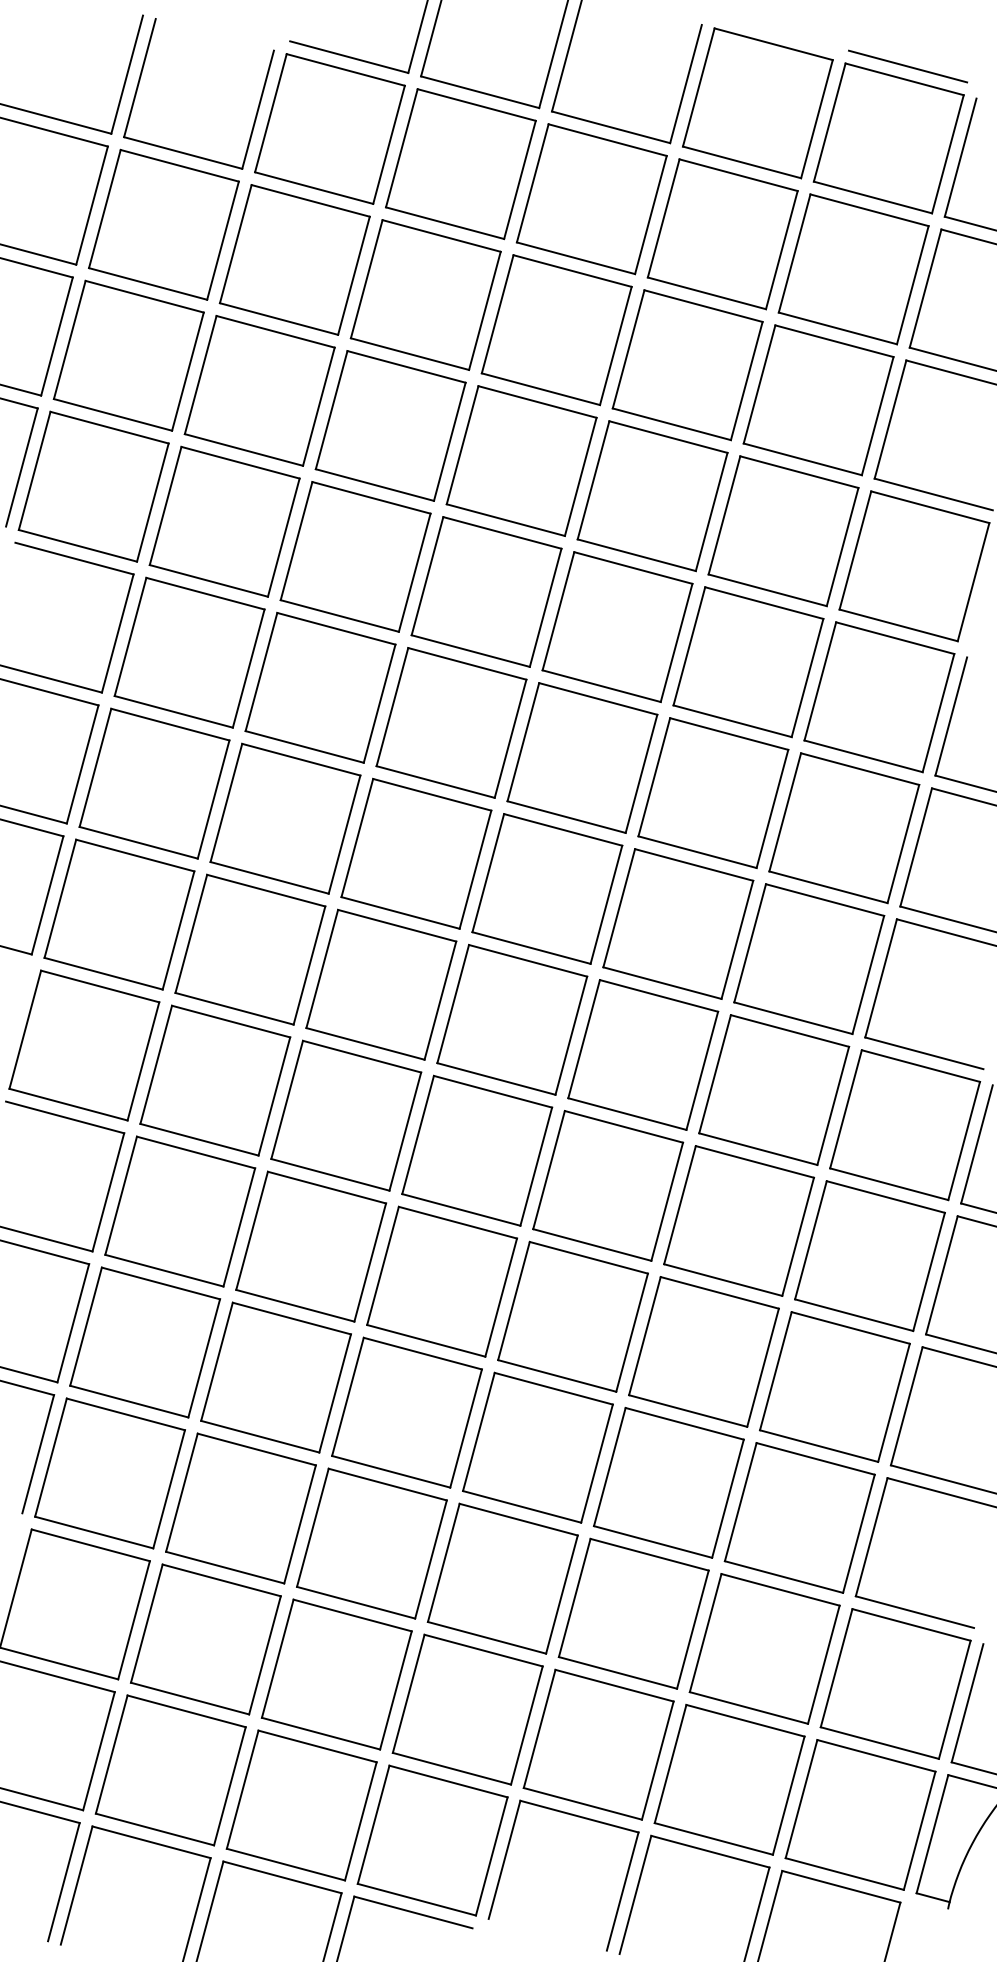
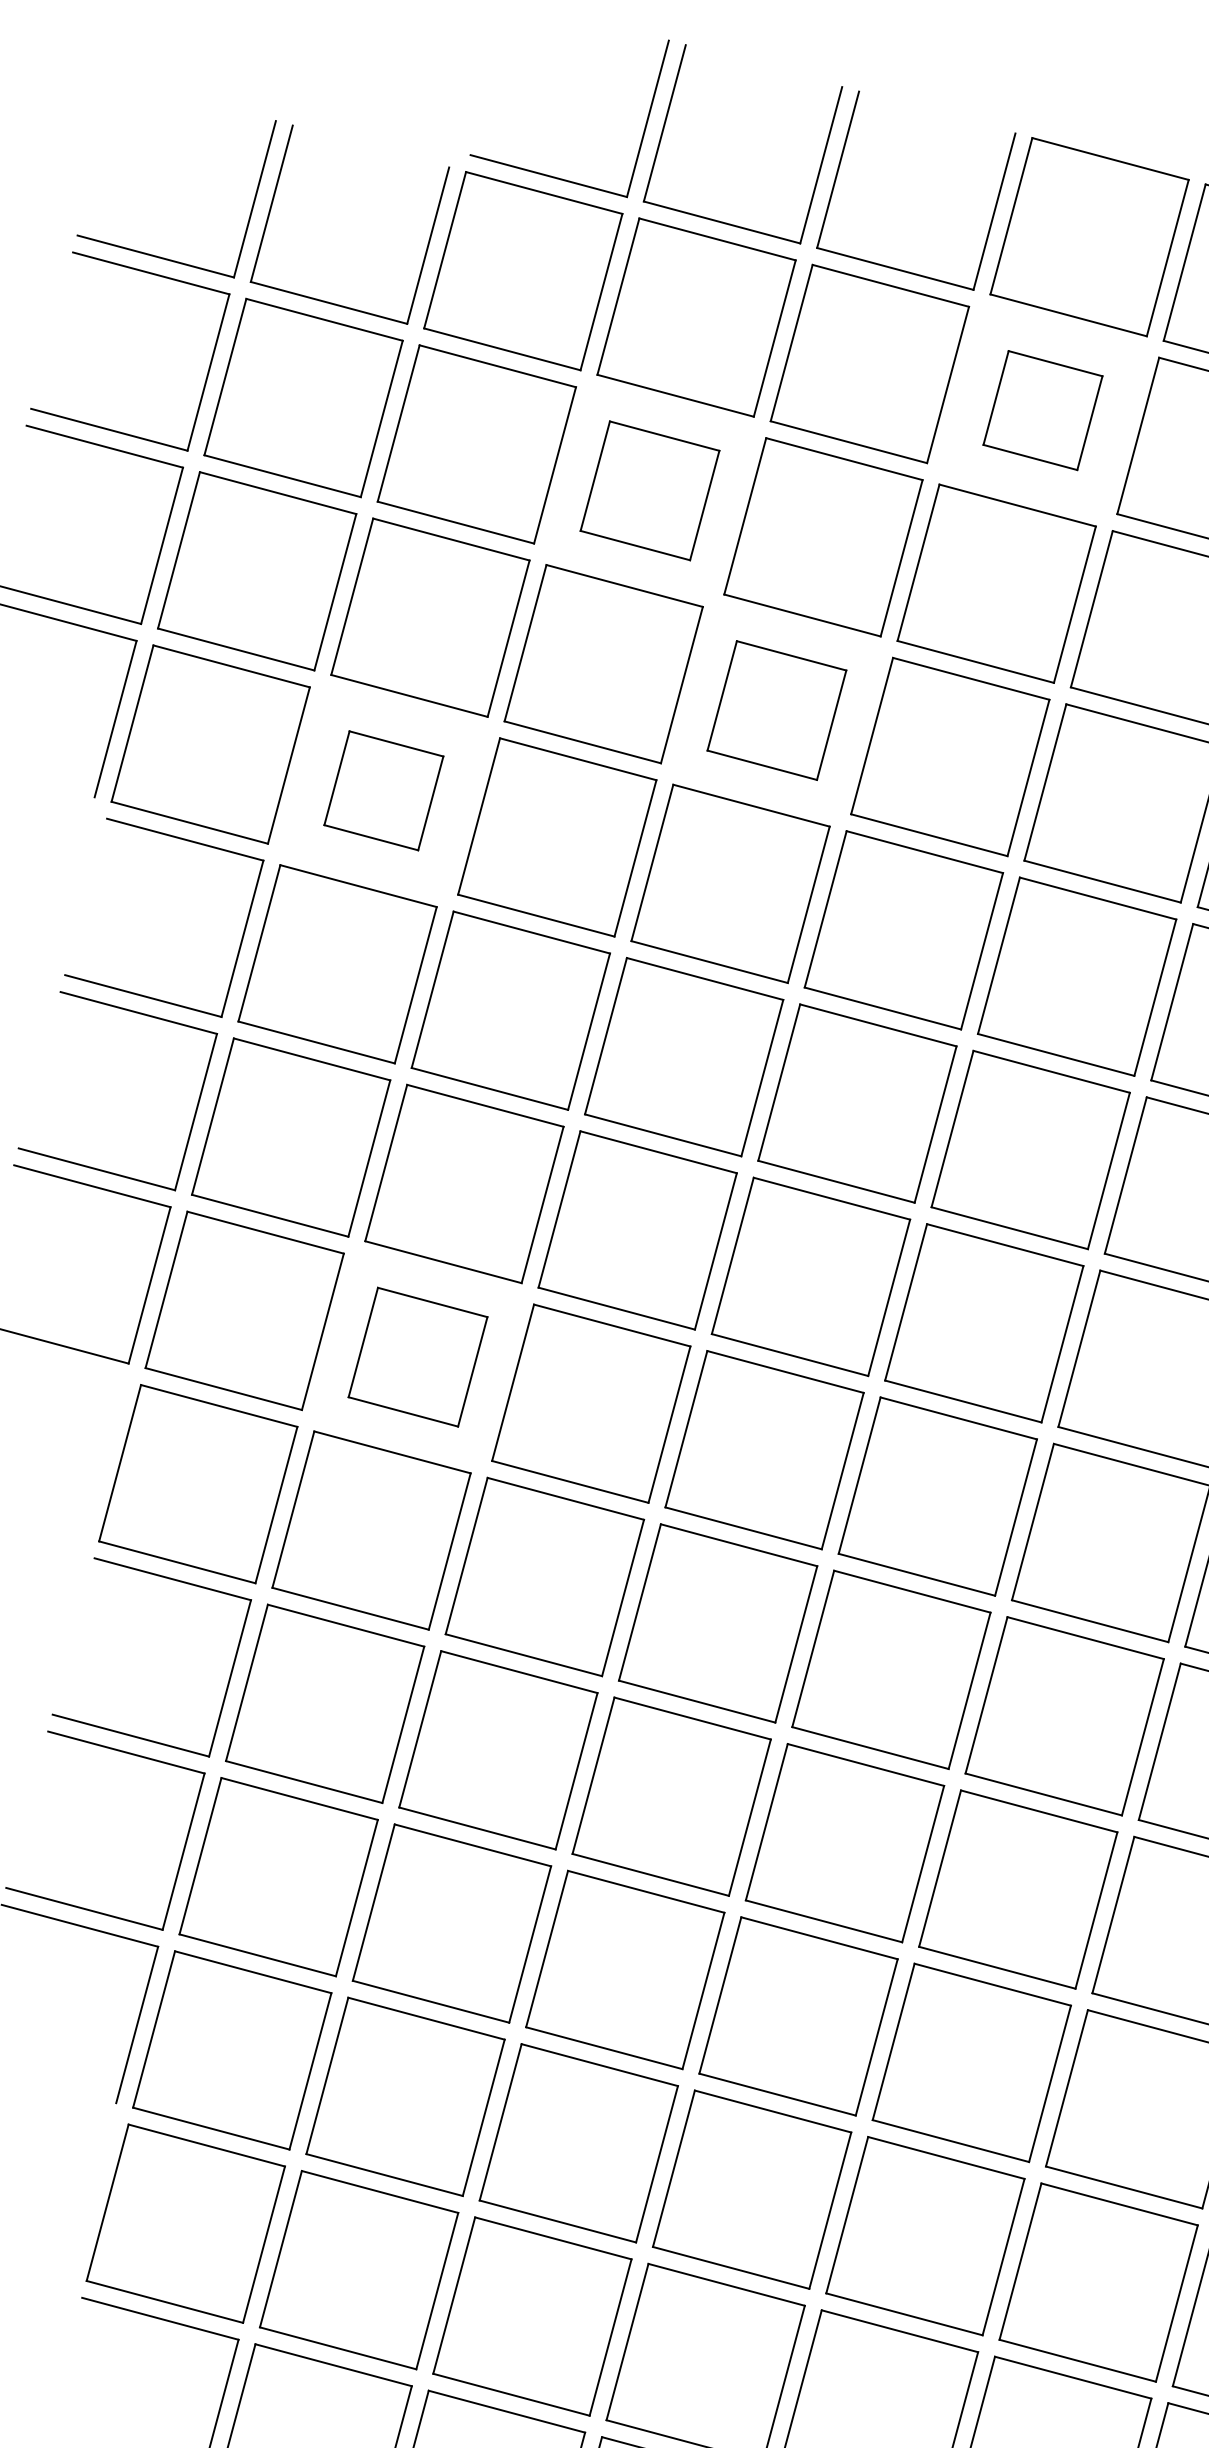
part: (722, 234) -> (1042, 410), size x0.6
part: (425, 294) -> (649, 490), size x0.7
part: (521, 460) -> (776, 709), size x0.7
part: (224, 521) -> (383, 790), size x0.6
part: (250, 949) -> (418, 1356), size x0.7

